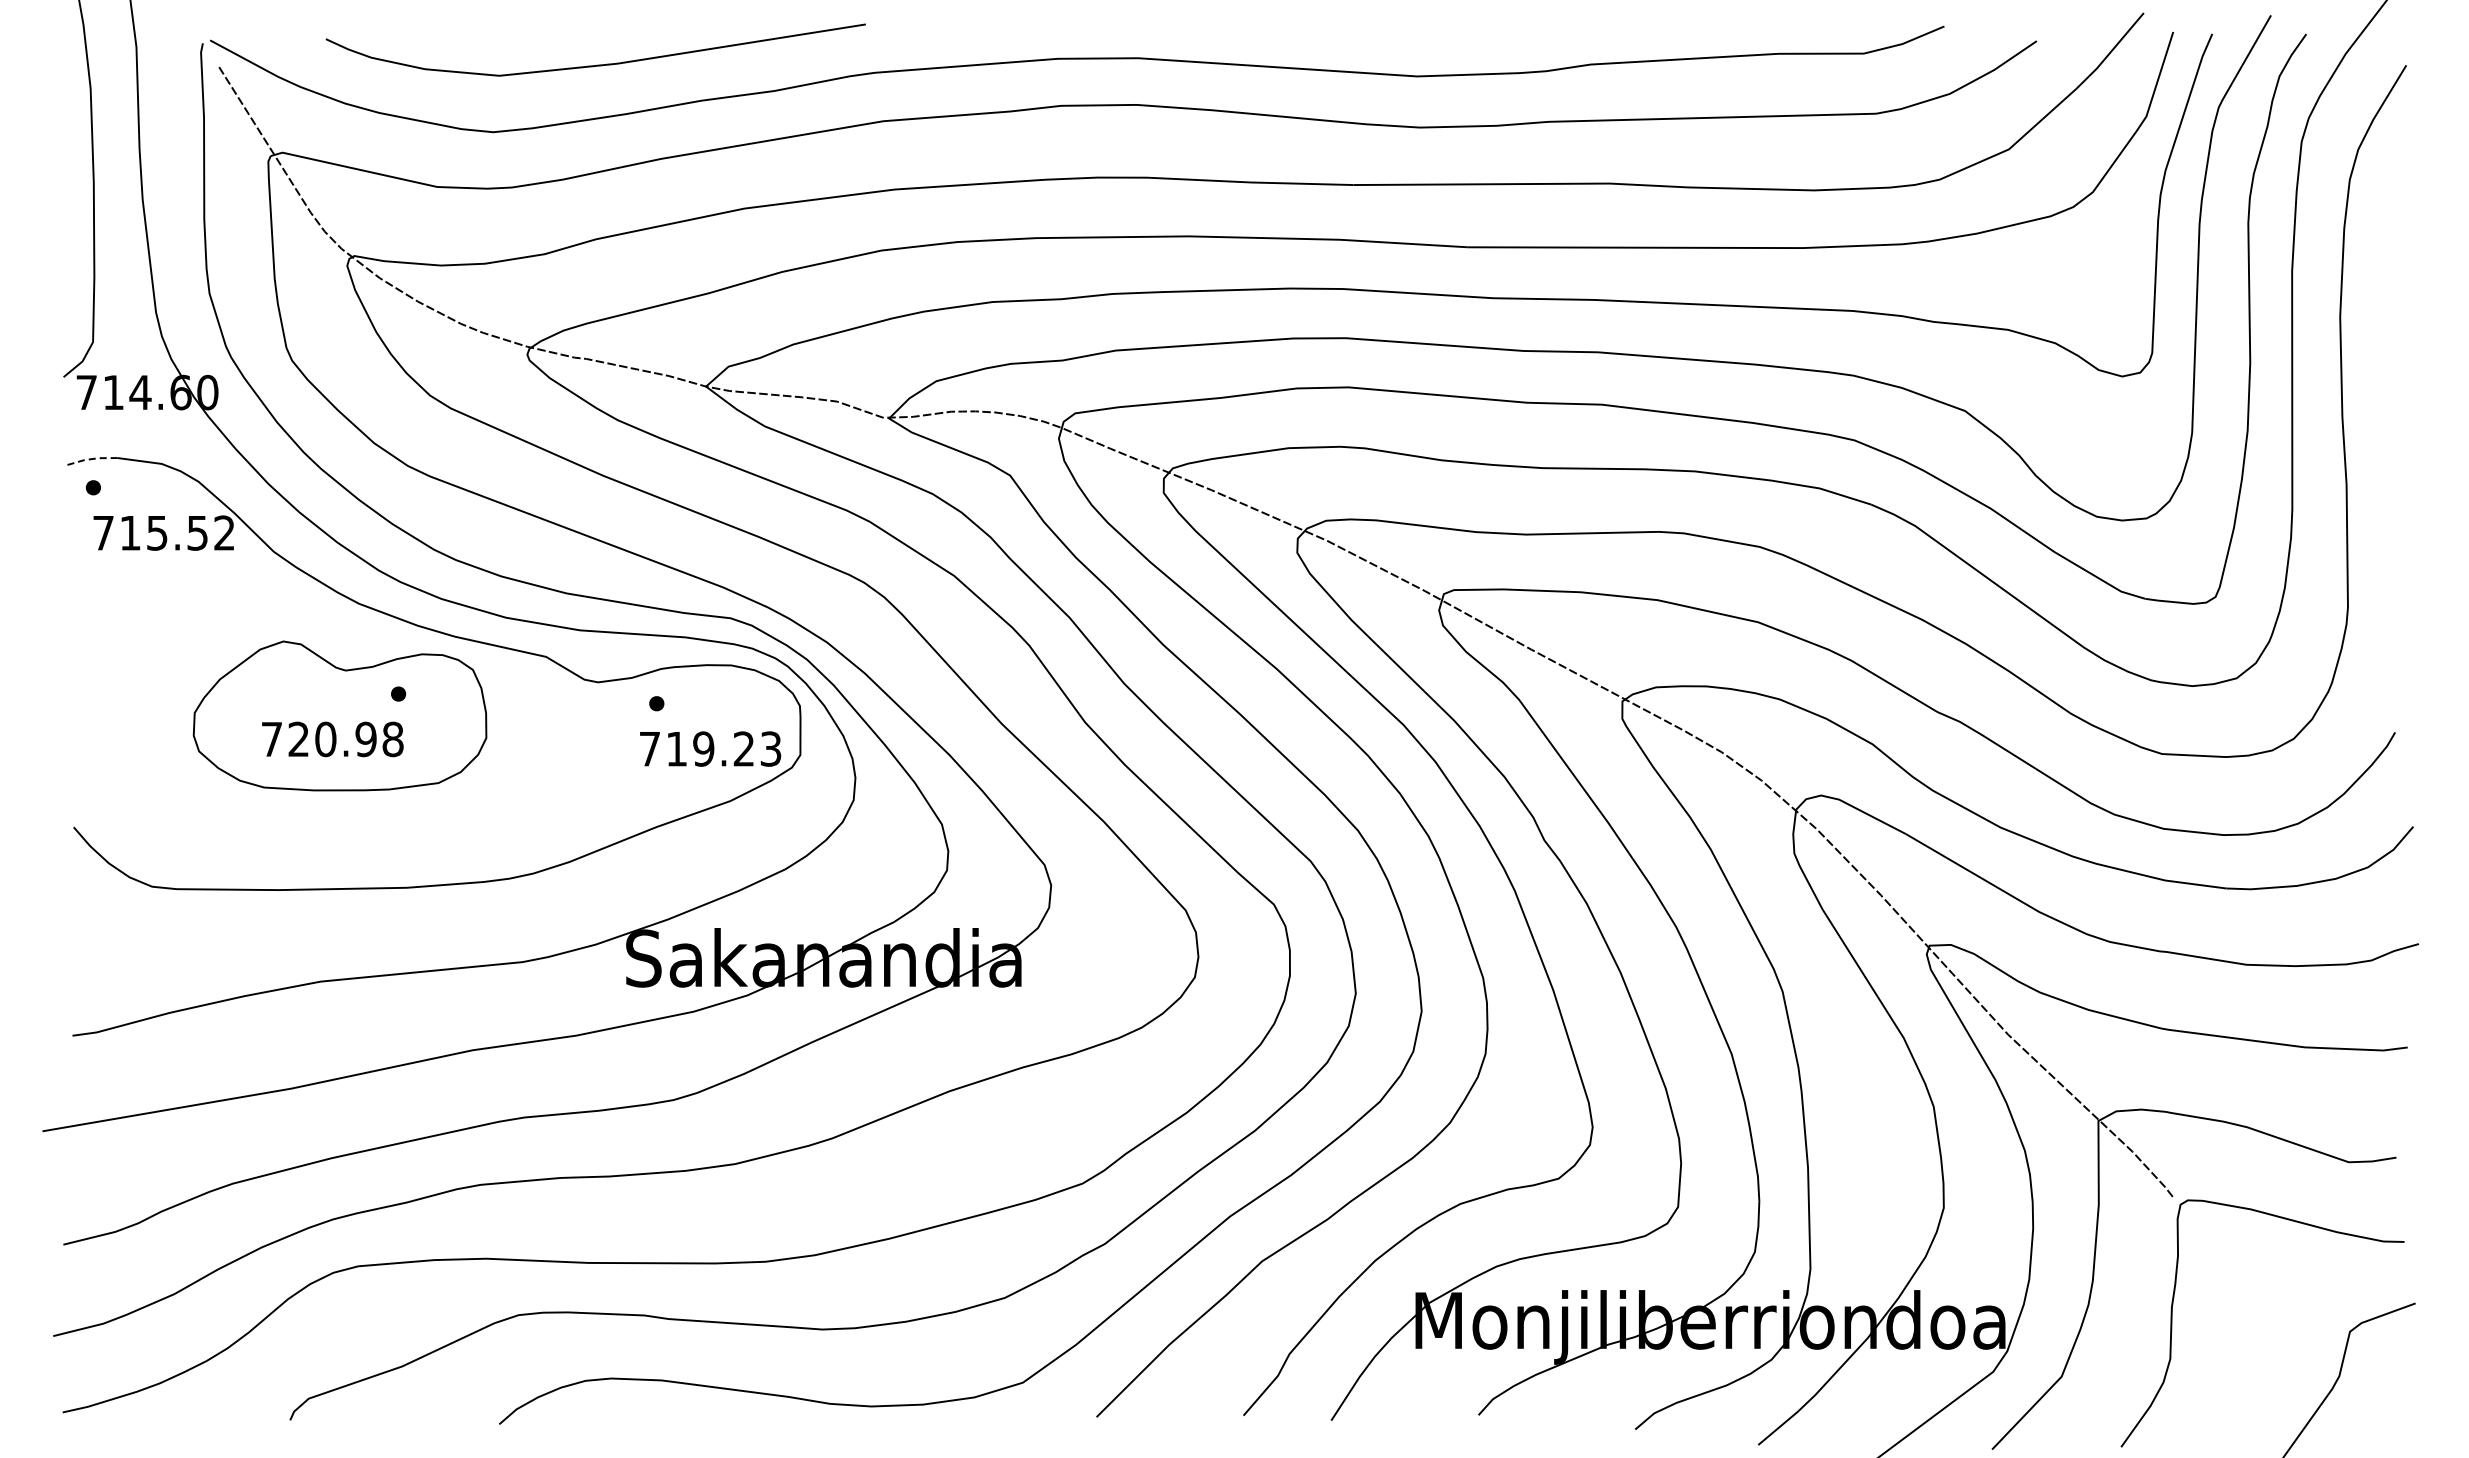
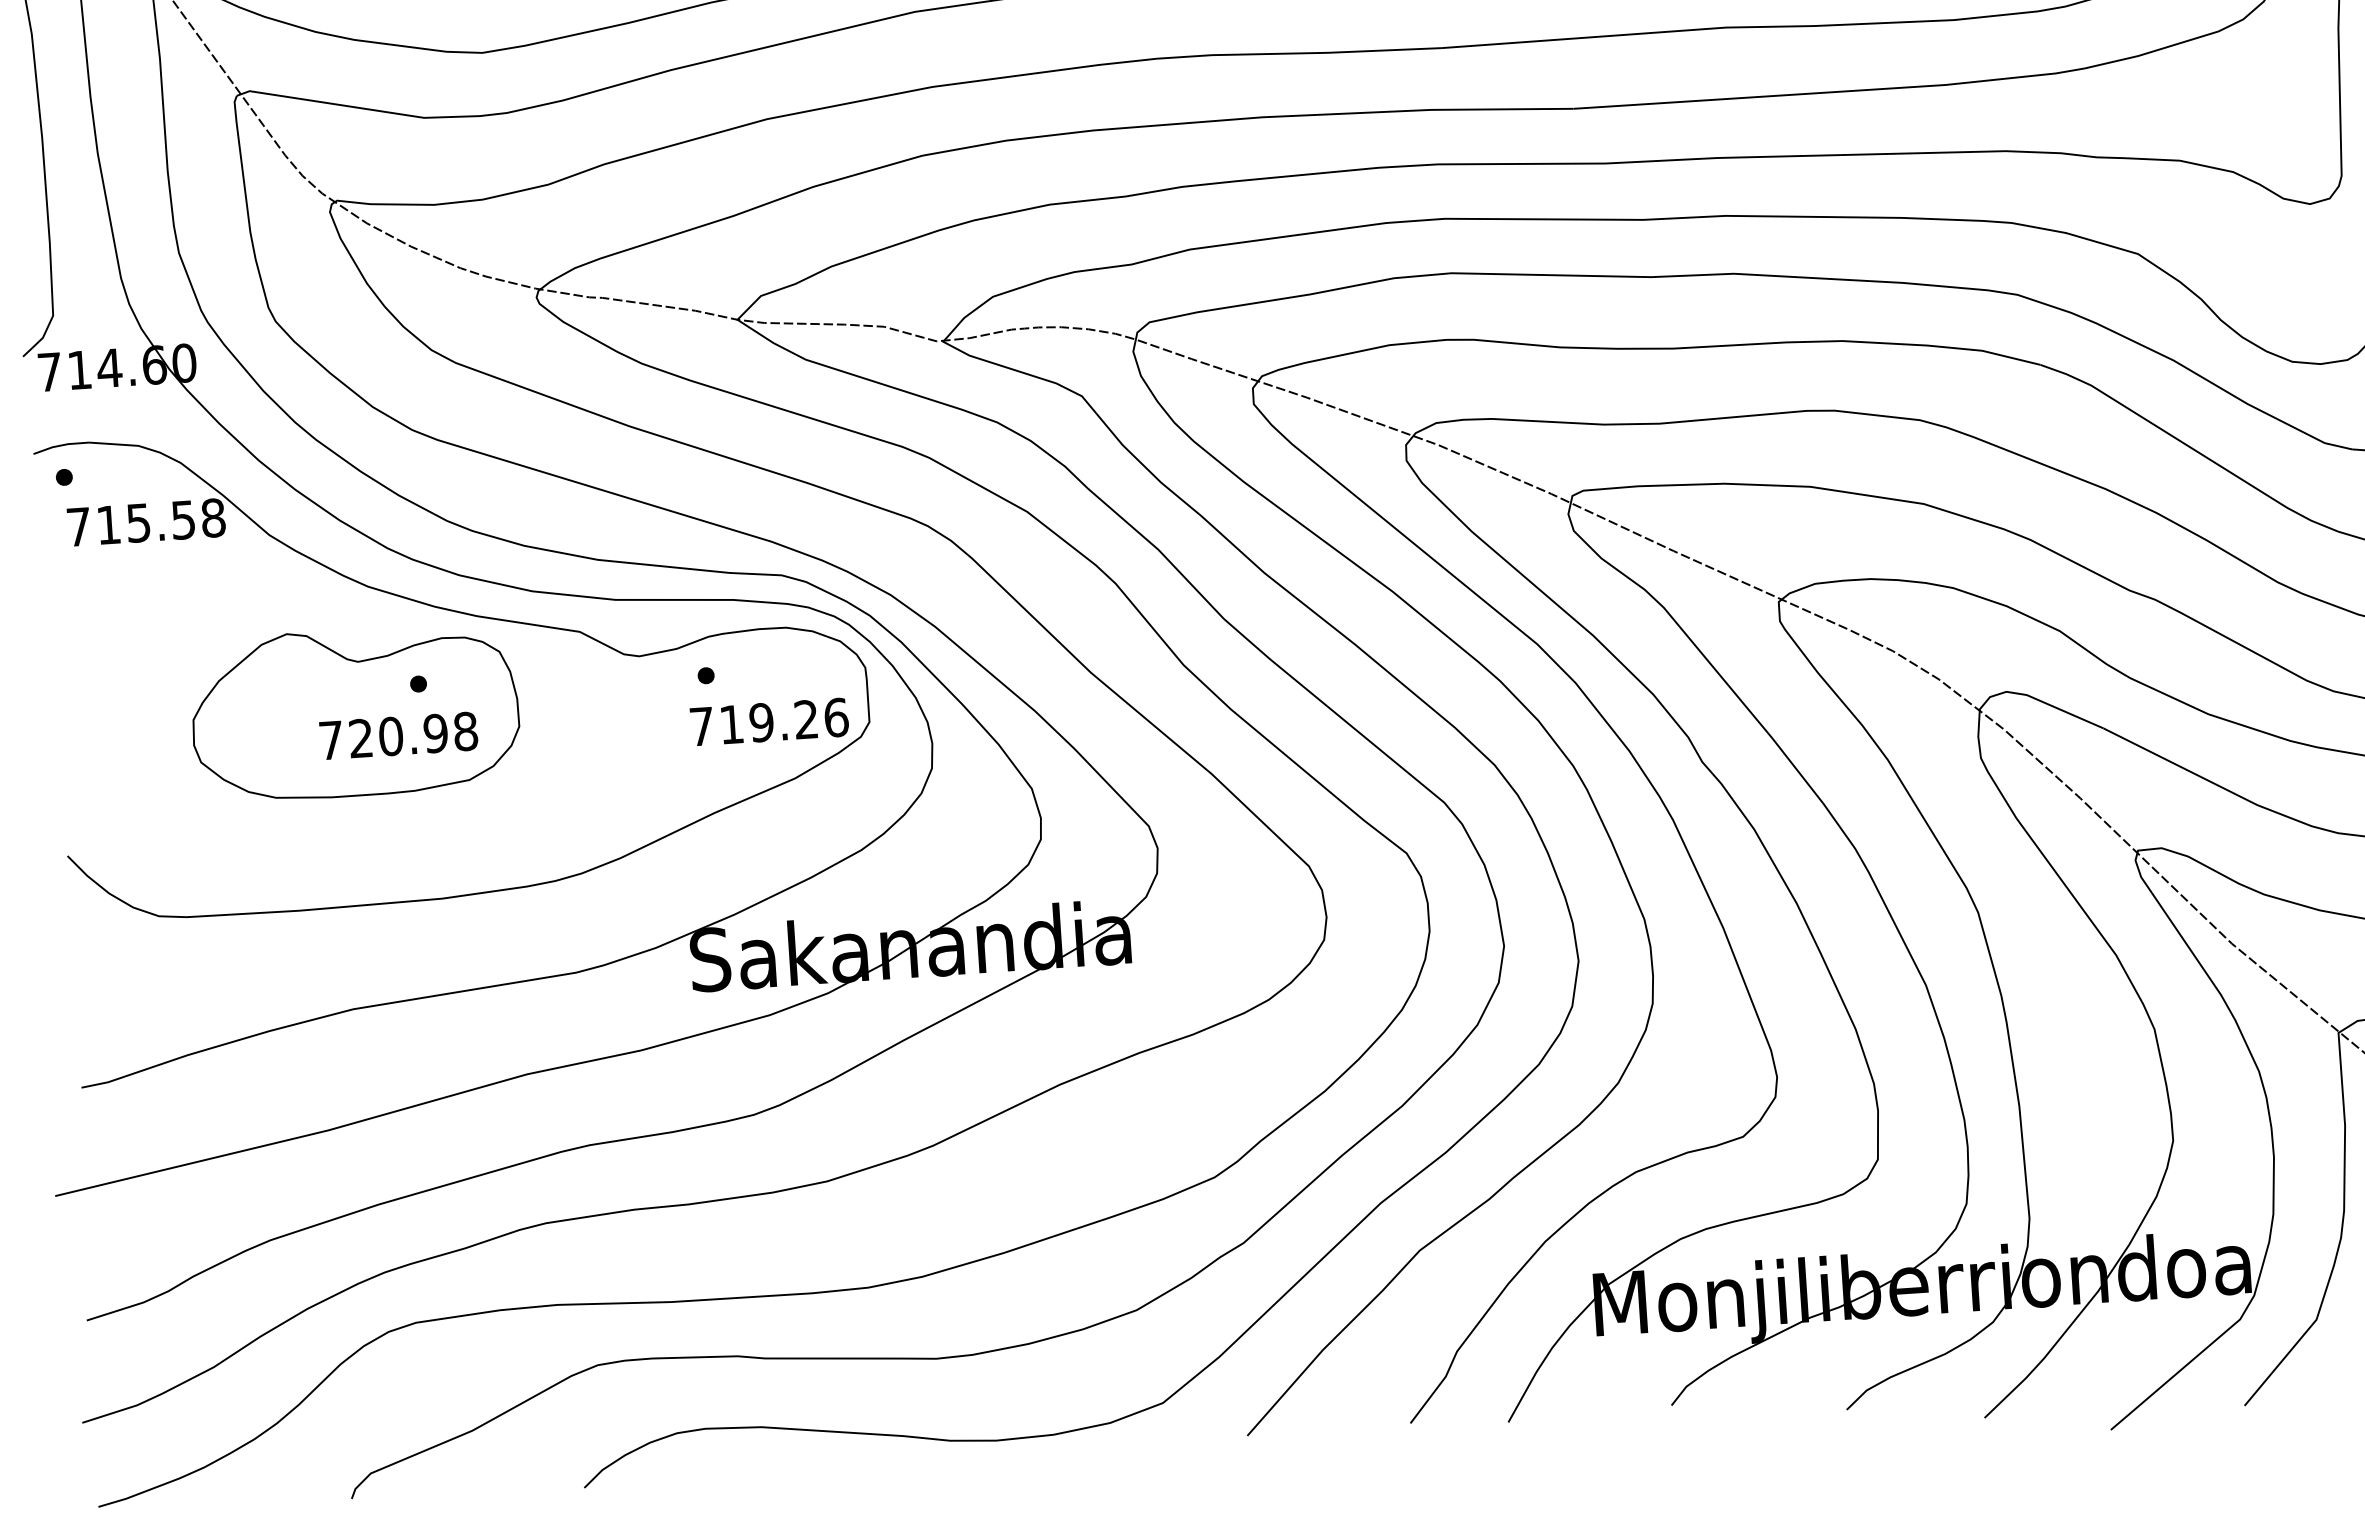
line: (91, 459) -> (60, 446), dashed -> solid
text: (224, 532) -> (213, 517), 715.52 -> 715.58
text: (332, 739) -> (398, 736), moved
text: (770, 748) -> (835, 717), 719.23 -> 719.26

